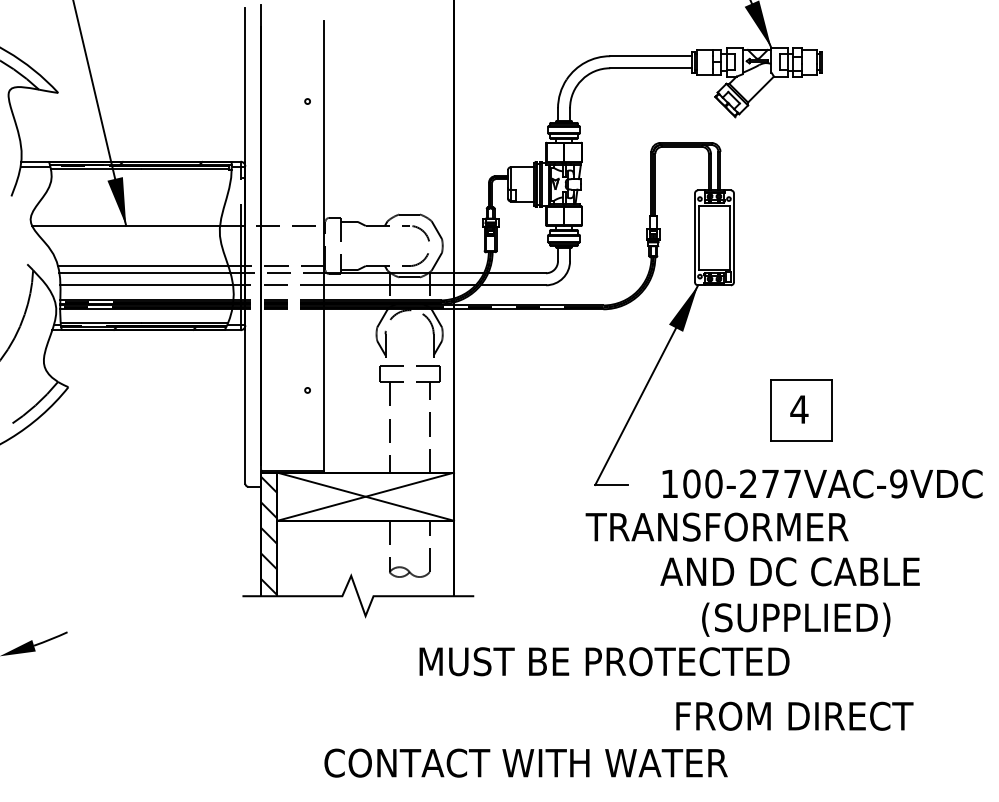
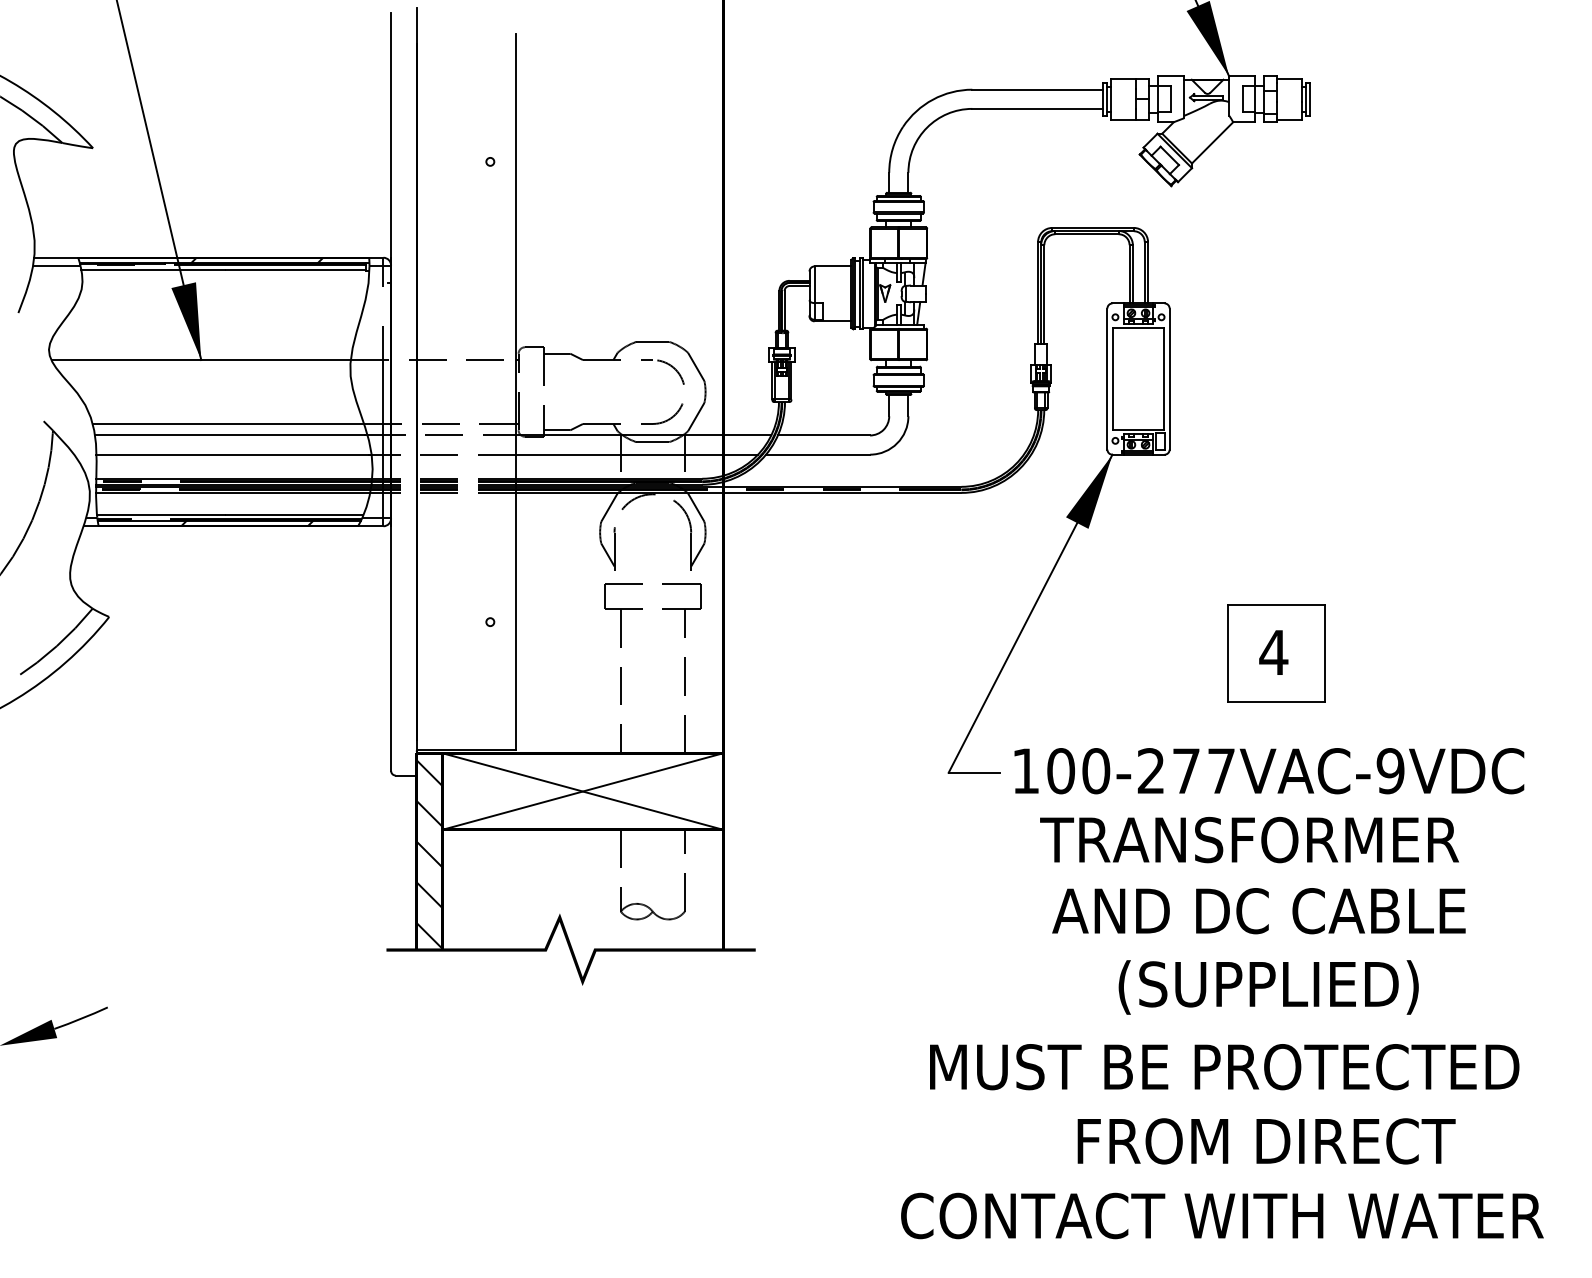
text: (822, 483) -> (1269, 770), moved
text: (716, 526) -> (1248, 838), moved
text: (604, 661) -> (1224, 1066), moved
text: (525, 762) -> (1221, 1214), moved

